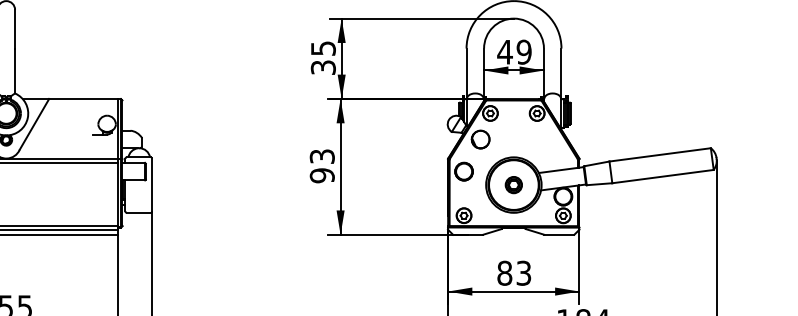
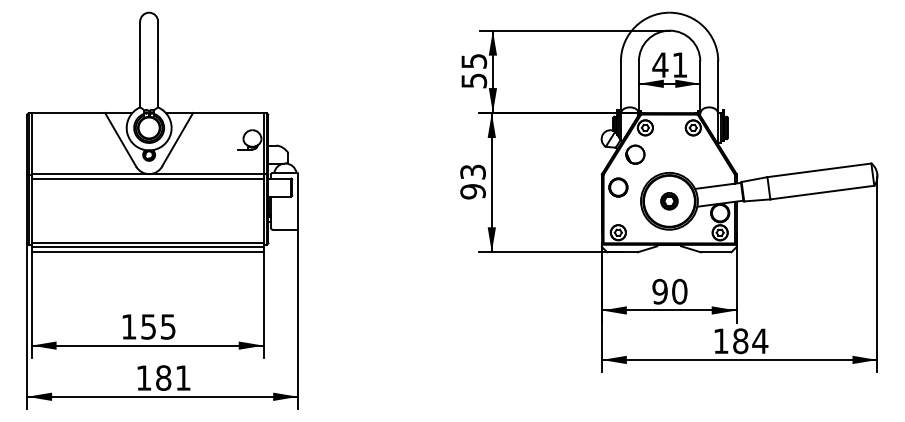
text: (523, 51) -> (679, 64), 49 -> 41
text: (322, 67) -> (473, 80), 35 -> 55
text: (513, 273) -> (669, 291), 83 -> 90

